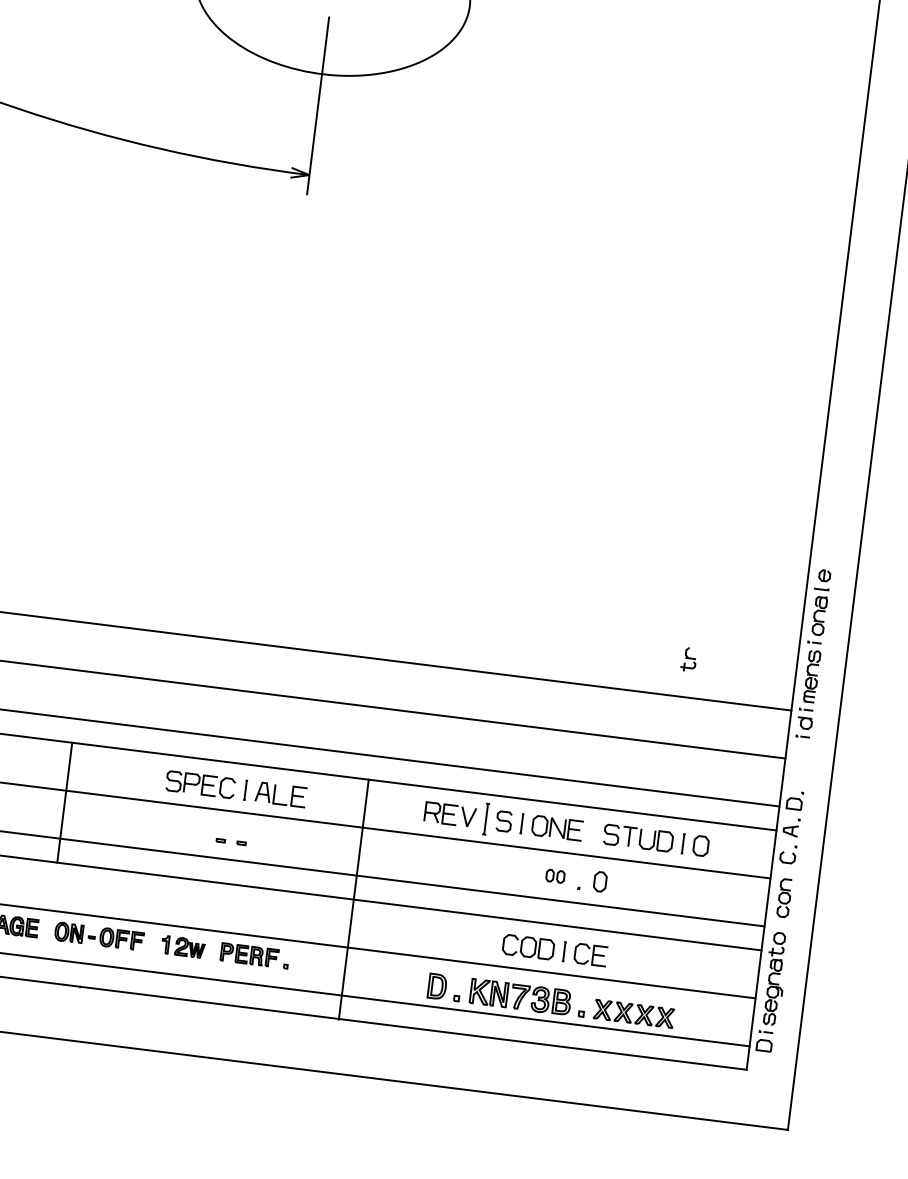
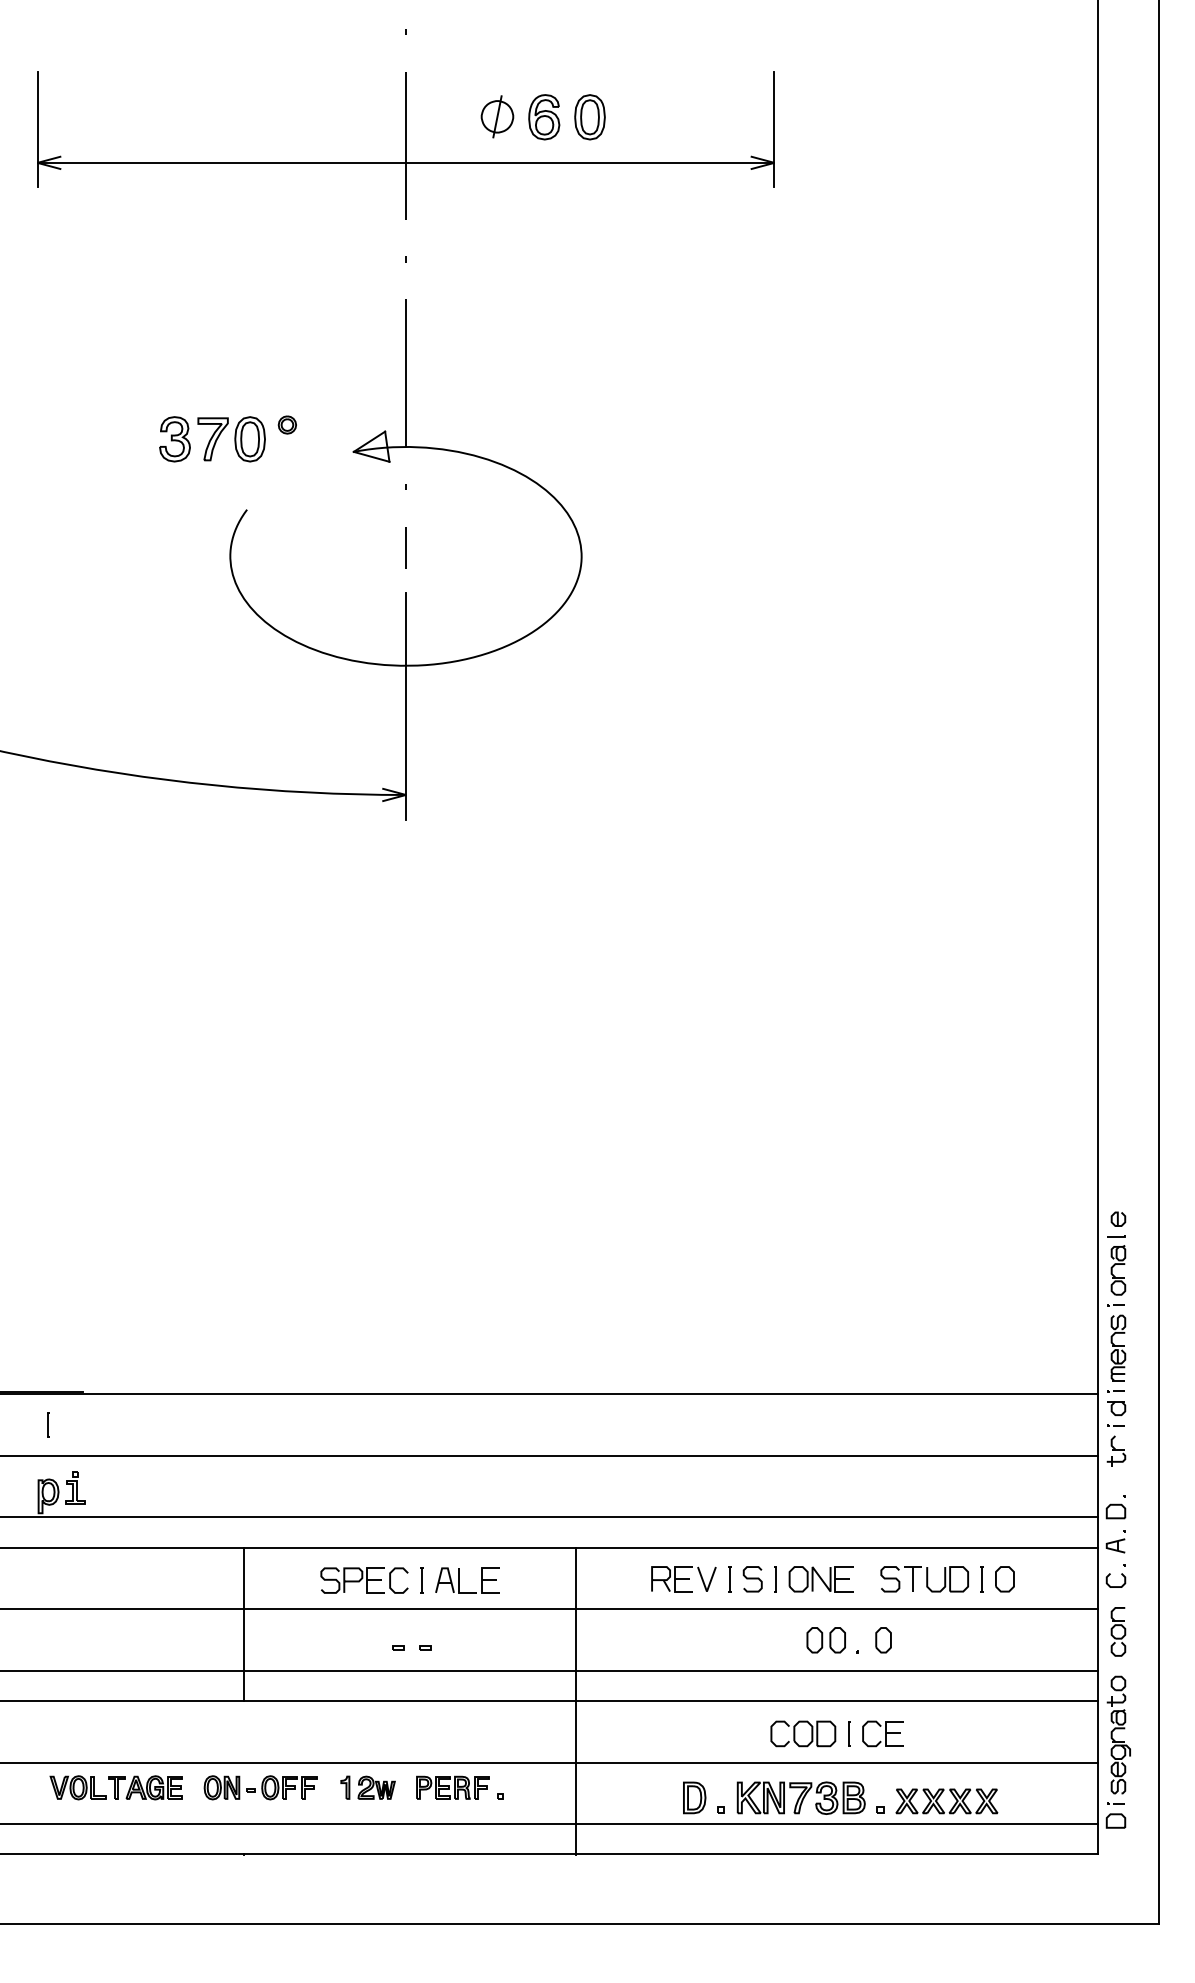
part: (689, 659) -> (1116, 1450), moved
line: (65, 802) -> (244, 1624), moved
part: (485, 819) -> (729, 1579), size x0.62
part: (554, 876) -> (825, 1640), size x1.67

